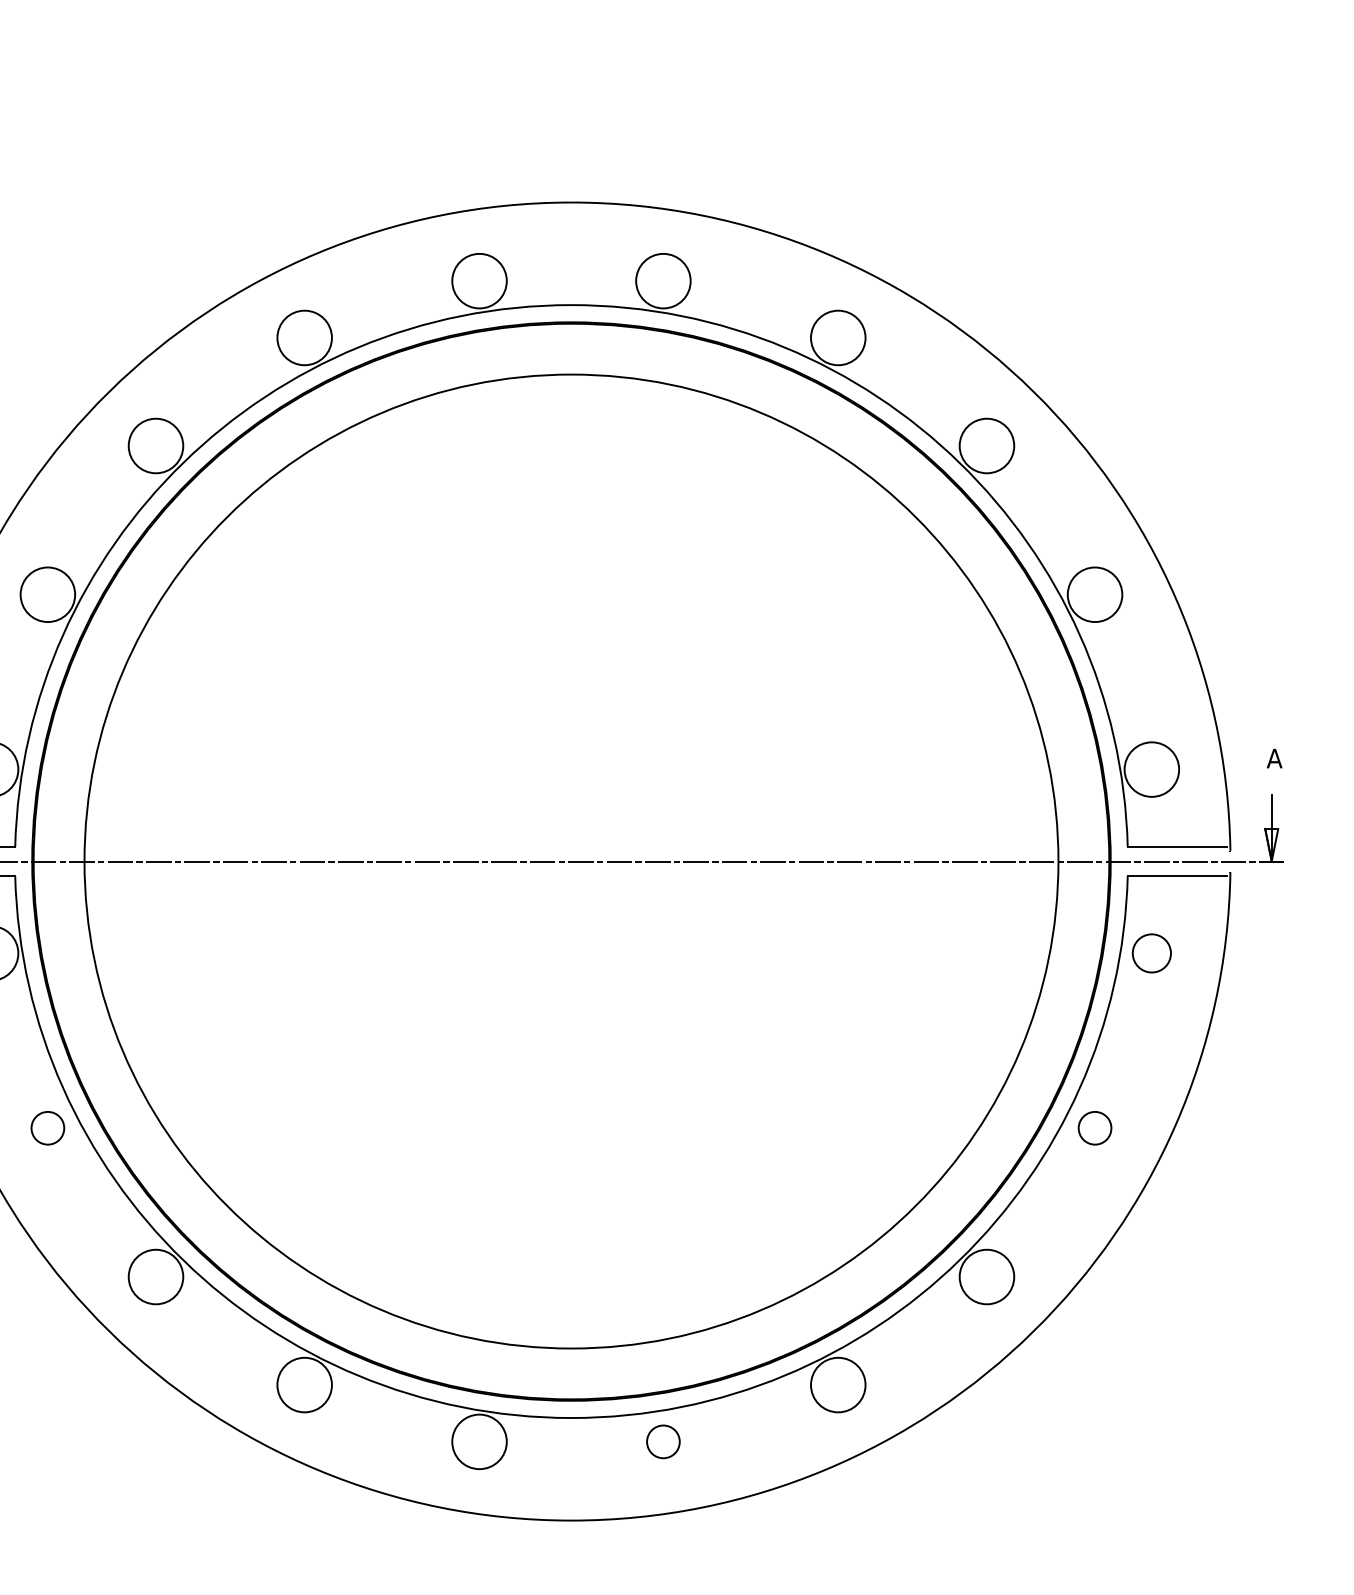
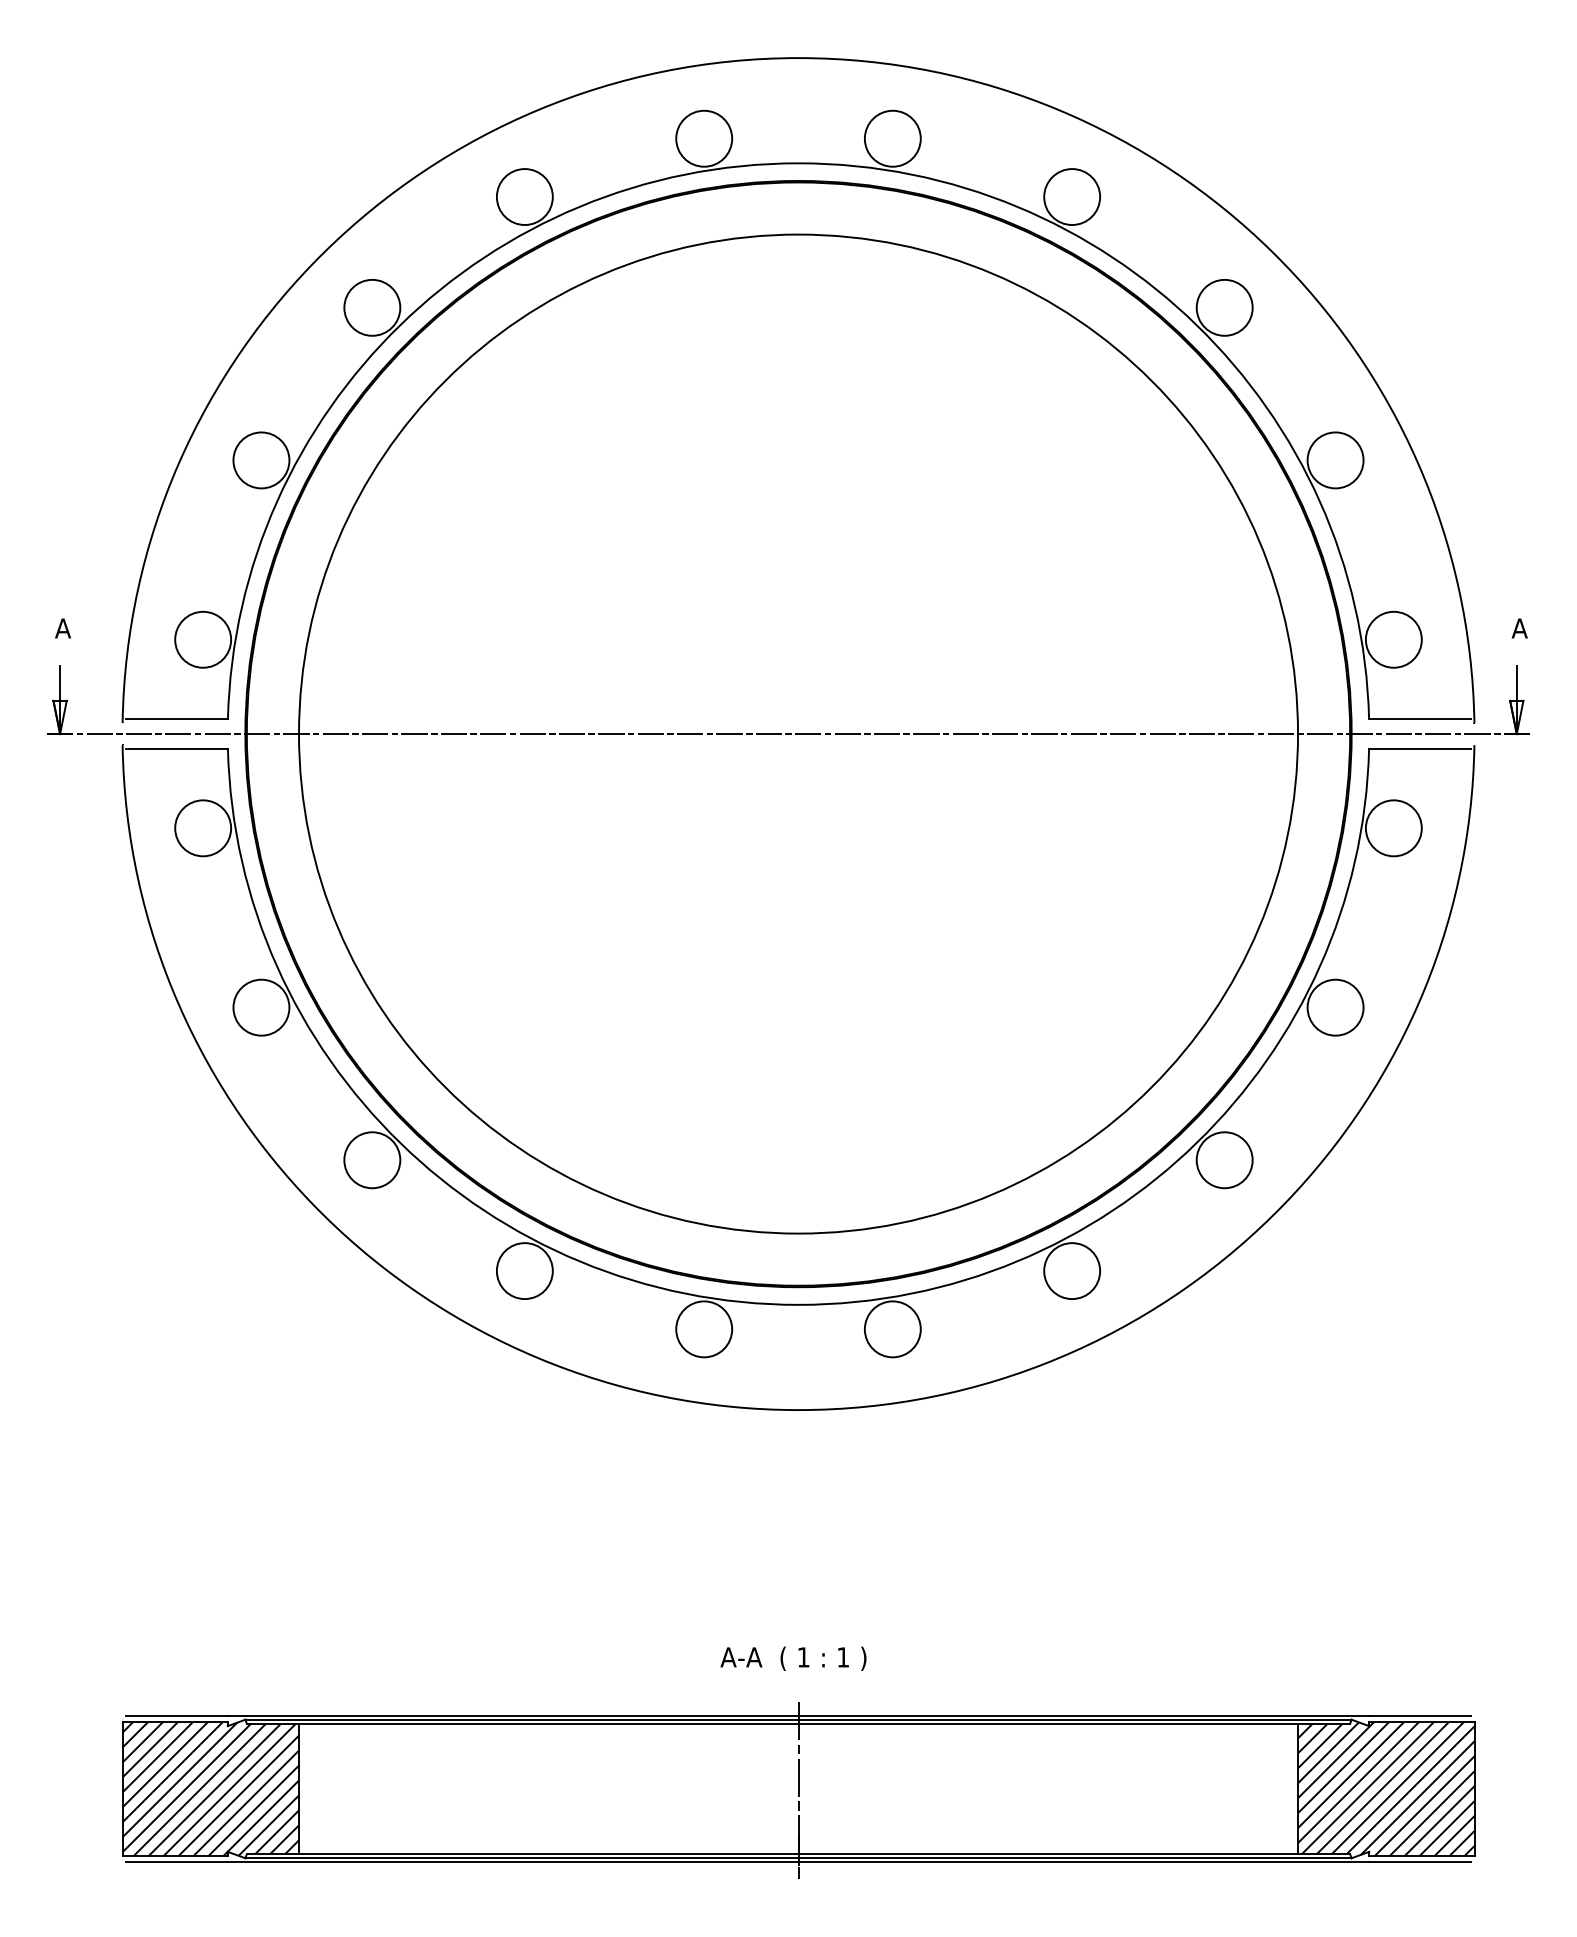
circle: (1151, 953) -> (1393, 828), size x1.43
circle: (47, 1128) -> (261, 1007), size x1.67
circle: (1094, 1128) -> (1335, 1007), size x1.67
circle: (663, 1442) -> (892, 1329), size x1.67

